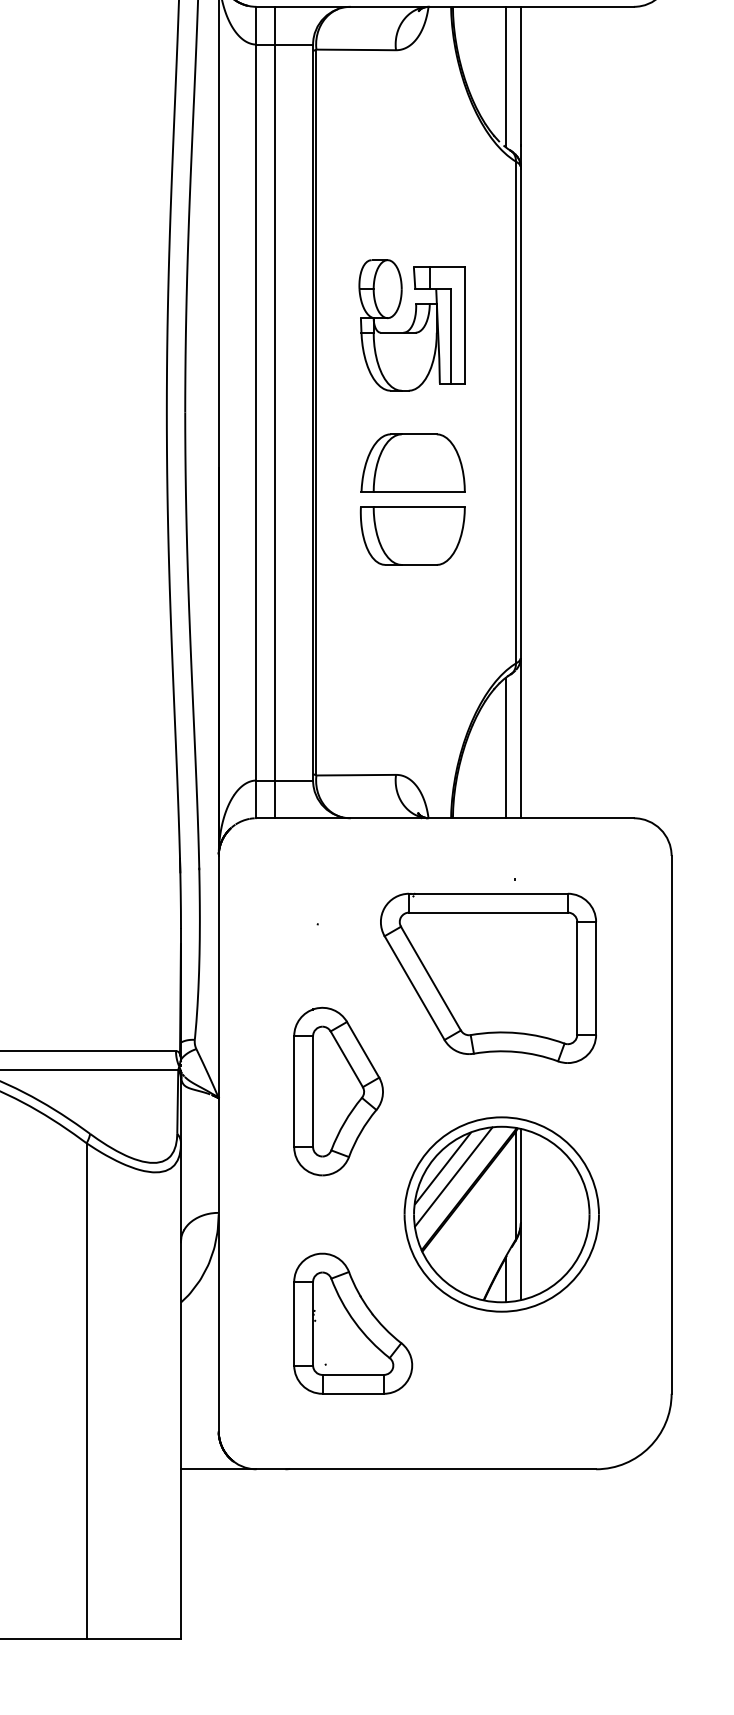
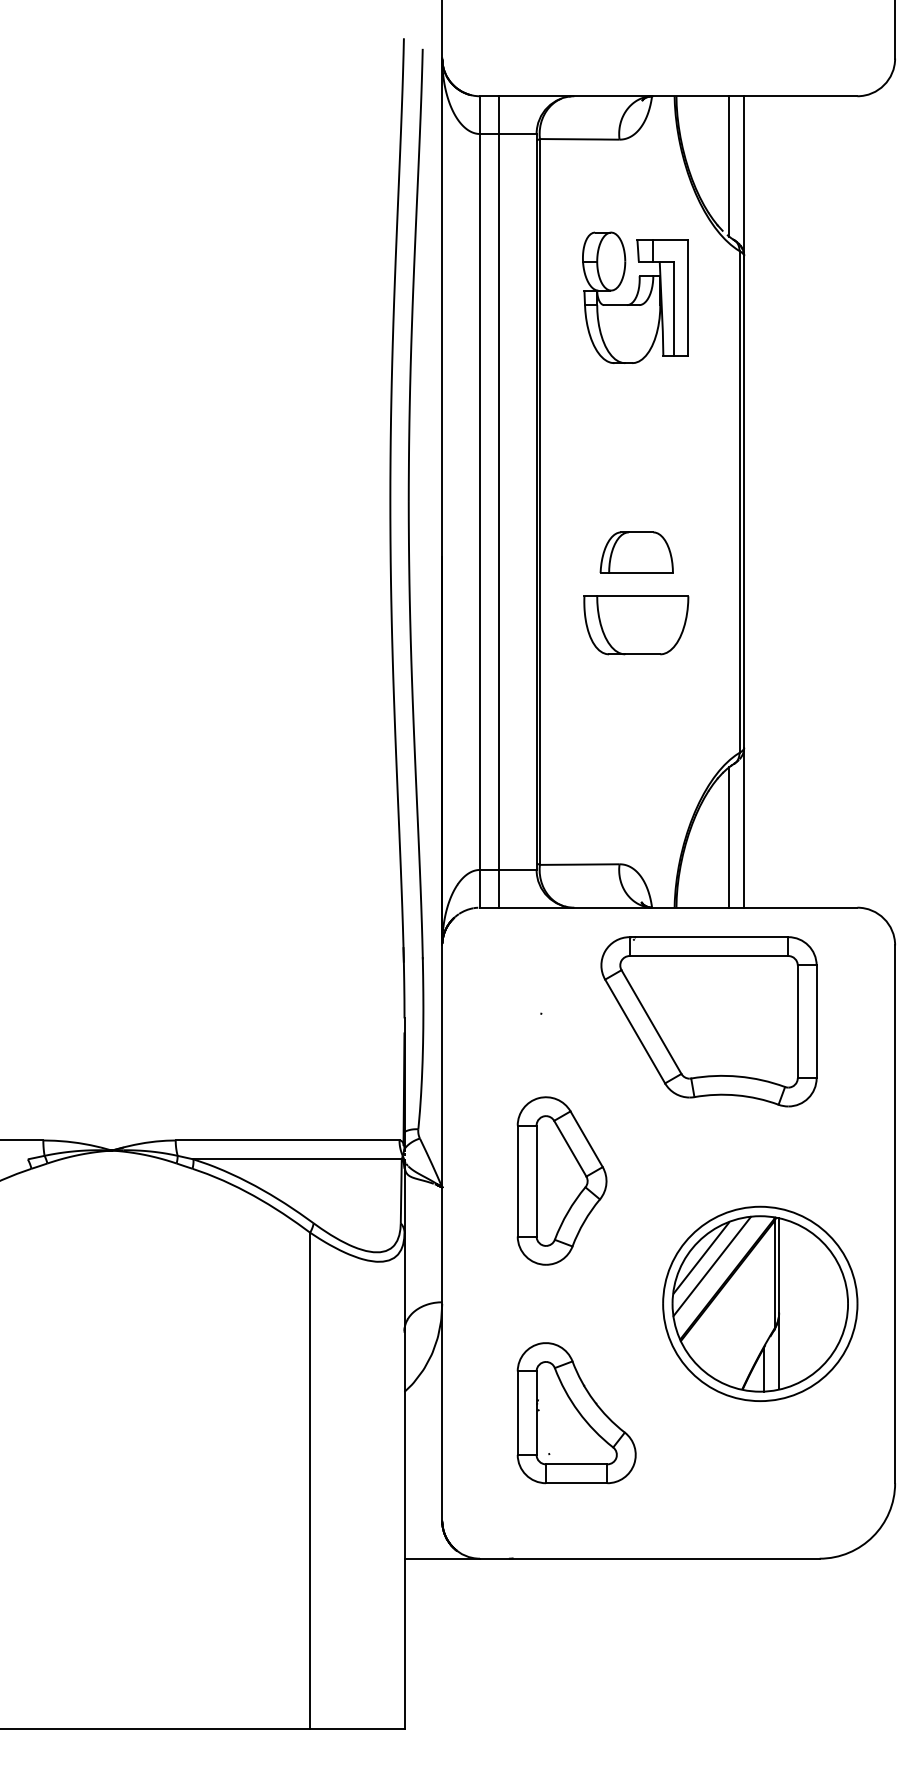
part: (411, 325) -> (635, 297), moved
part: (412, 463) -> (636, 552), size x0.7
part: (487, 978) -> (708, 1021), moved
part: (501, 1214) -> (760, 1303), moved

